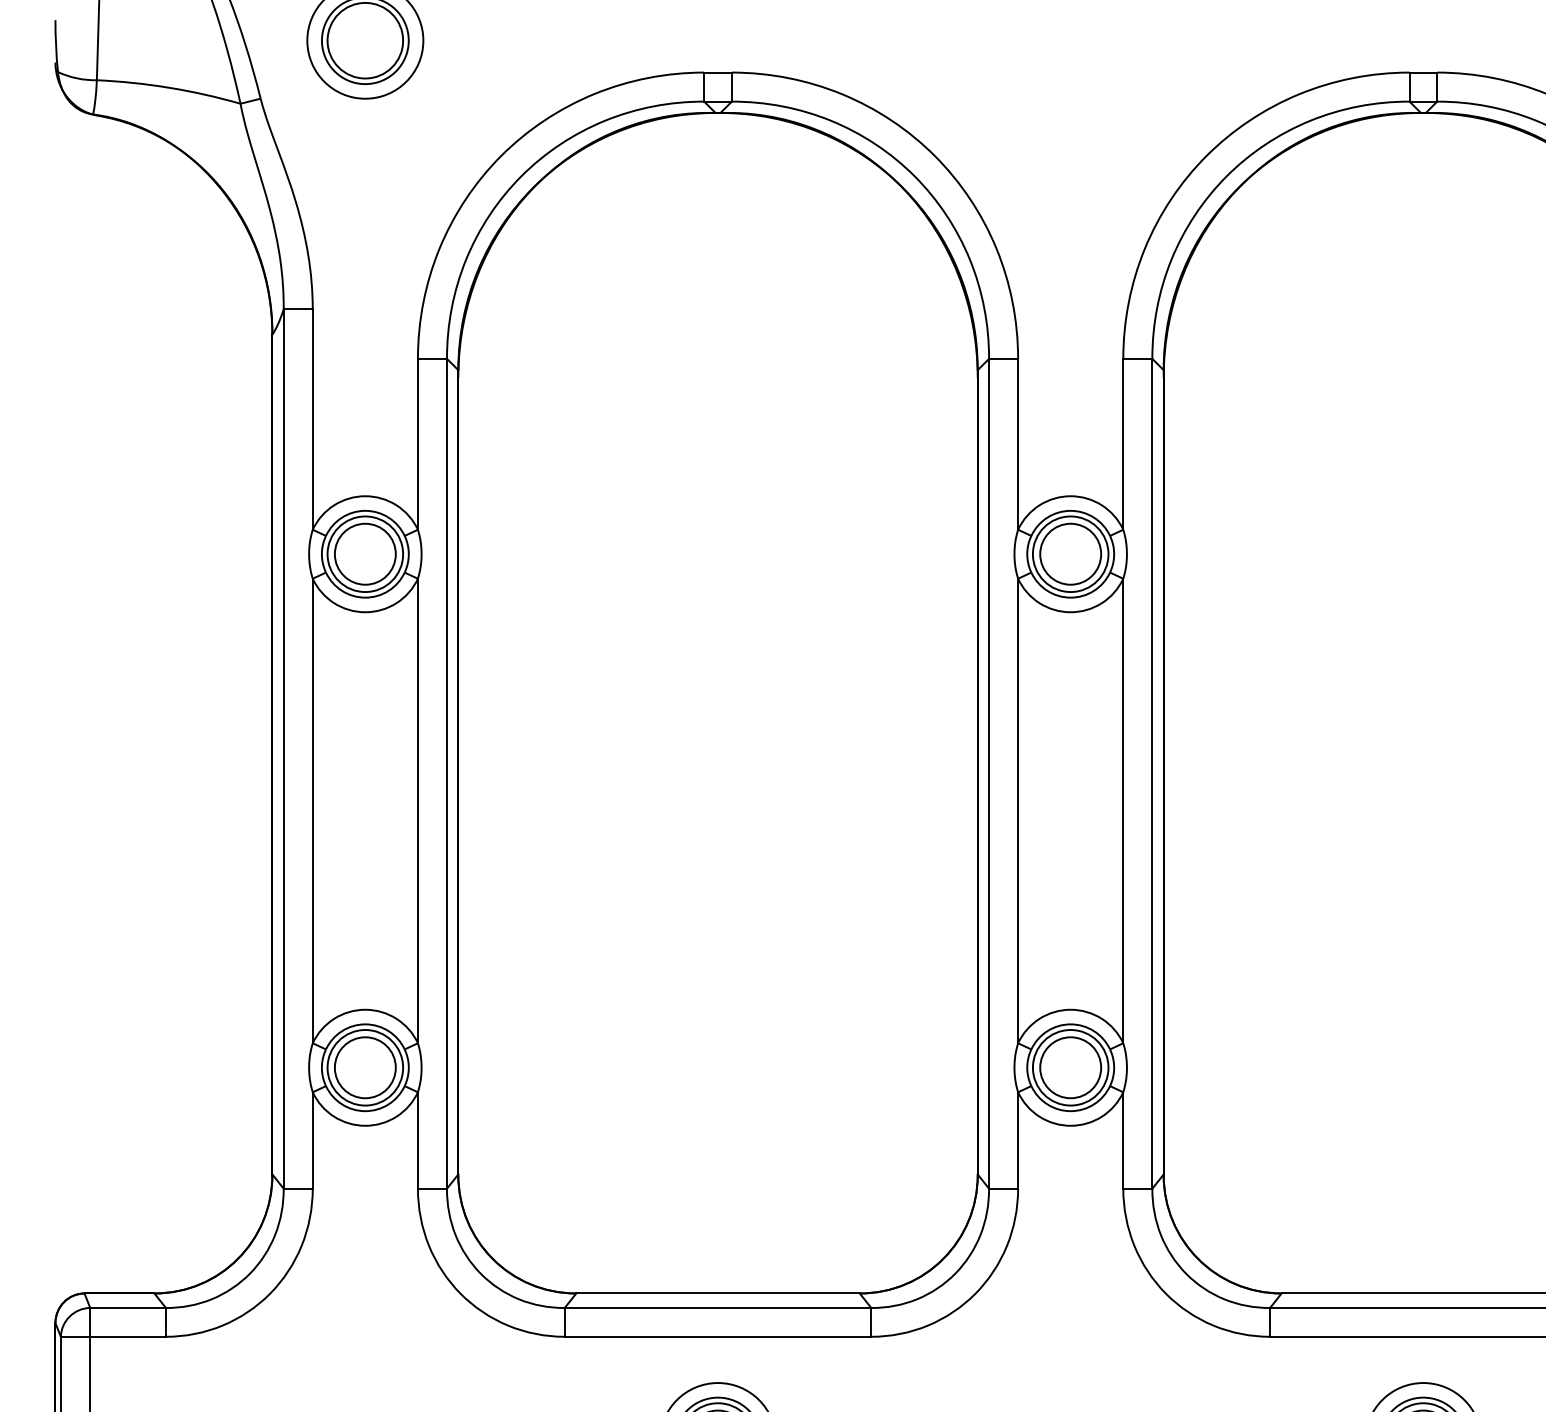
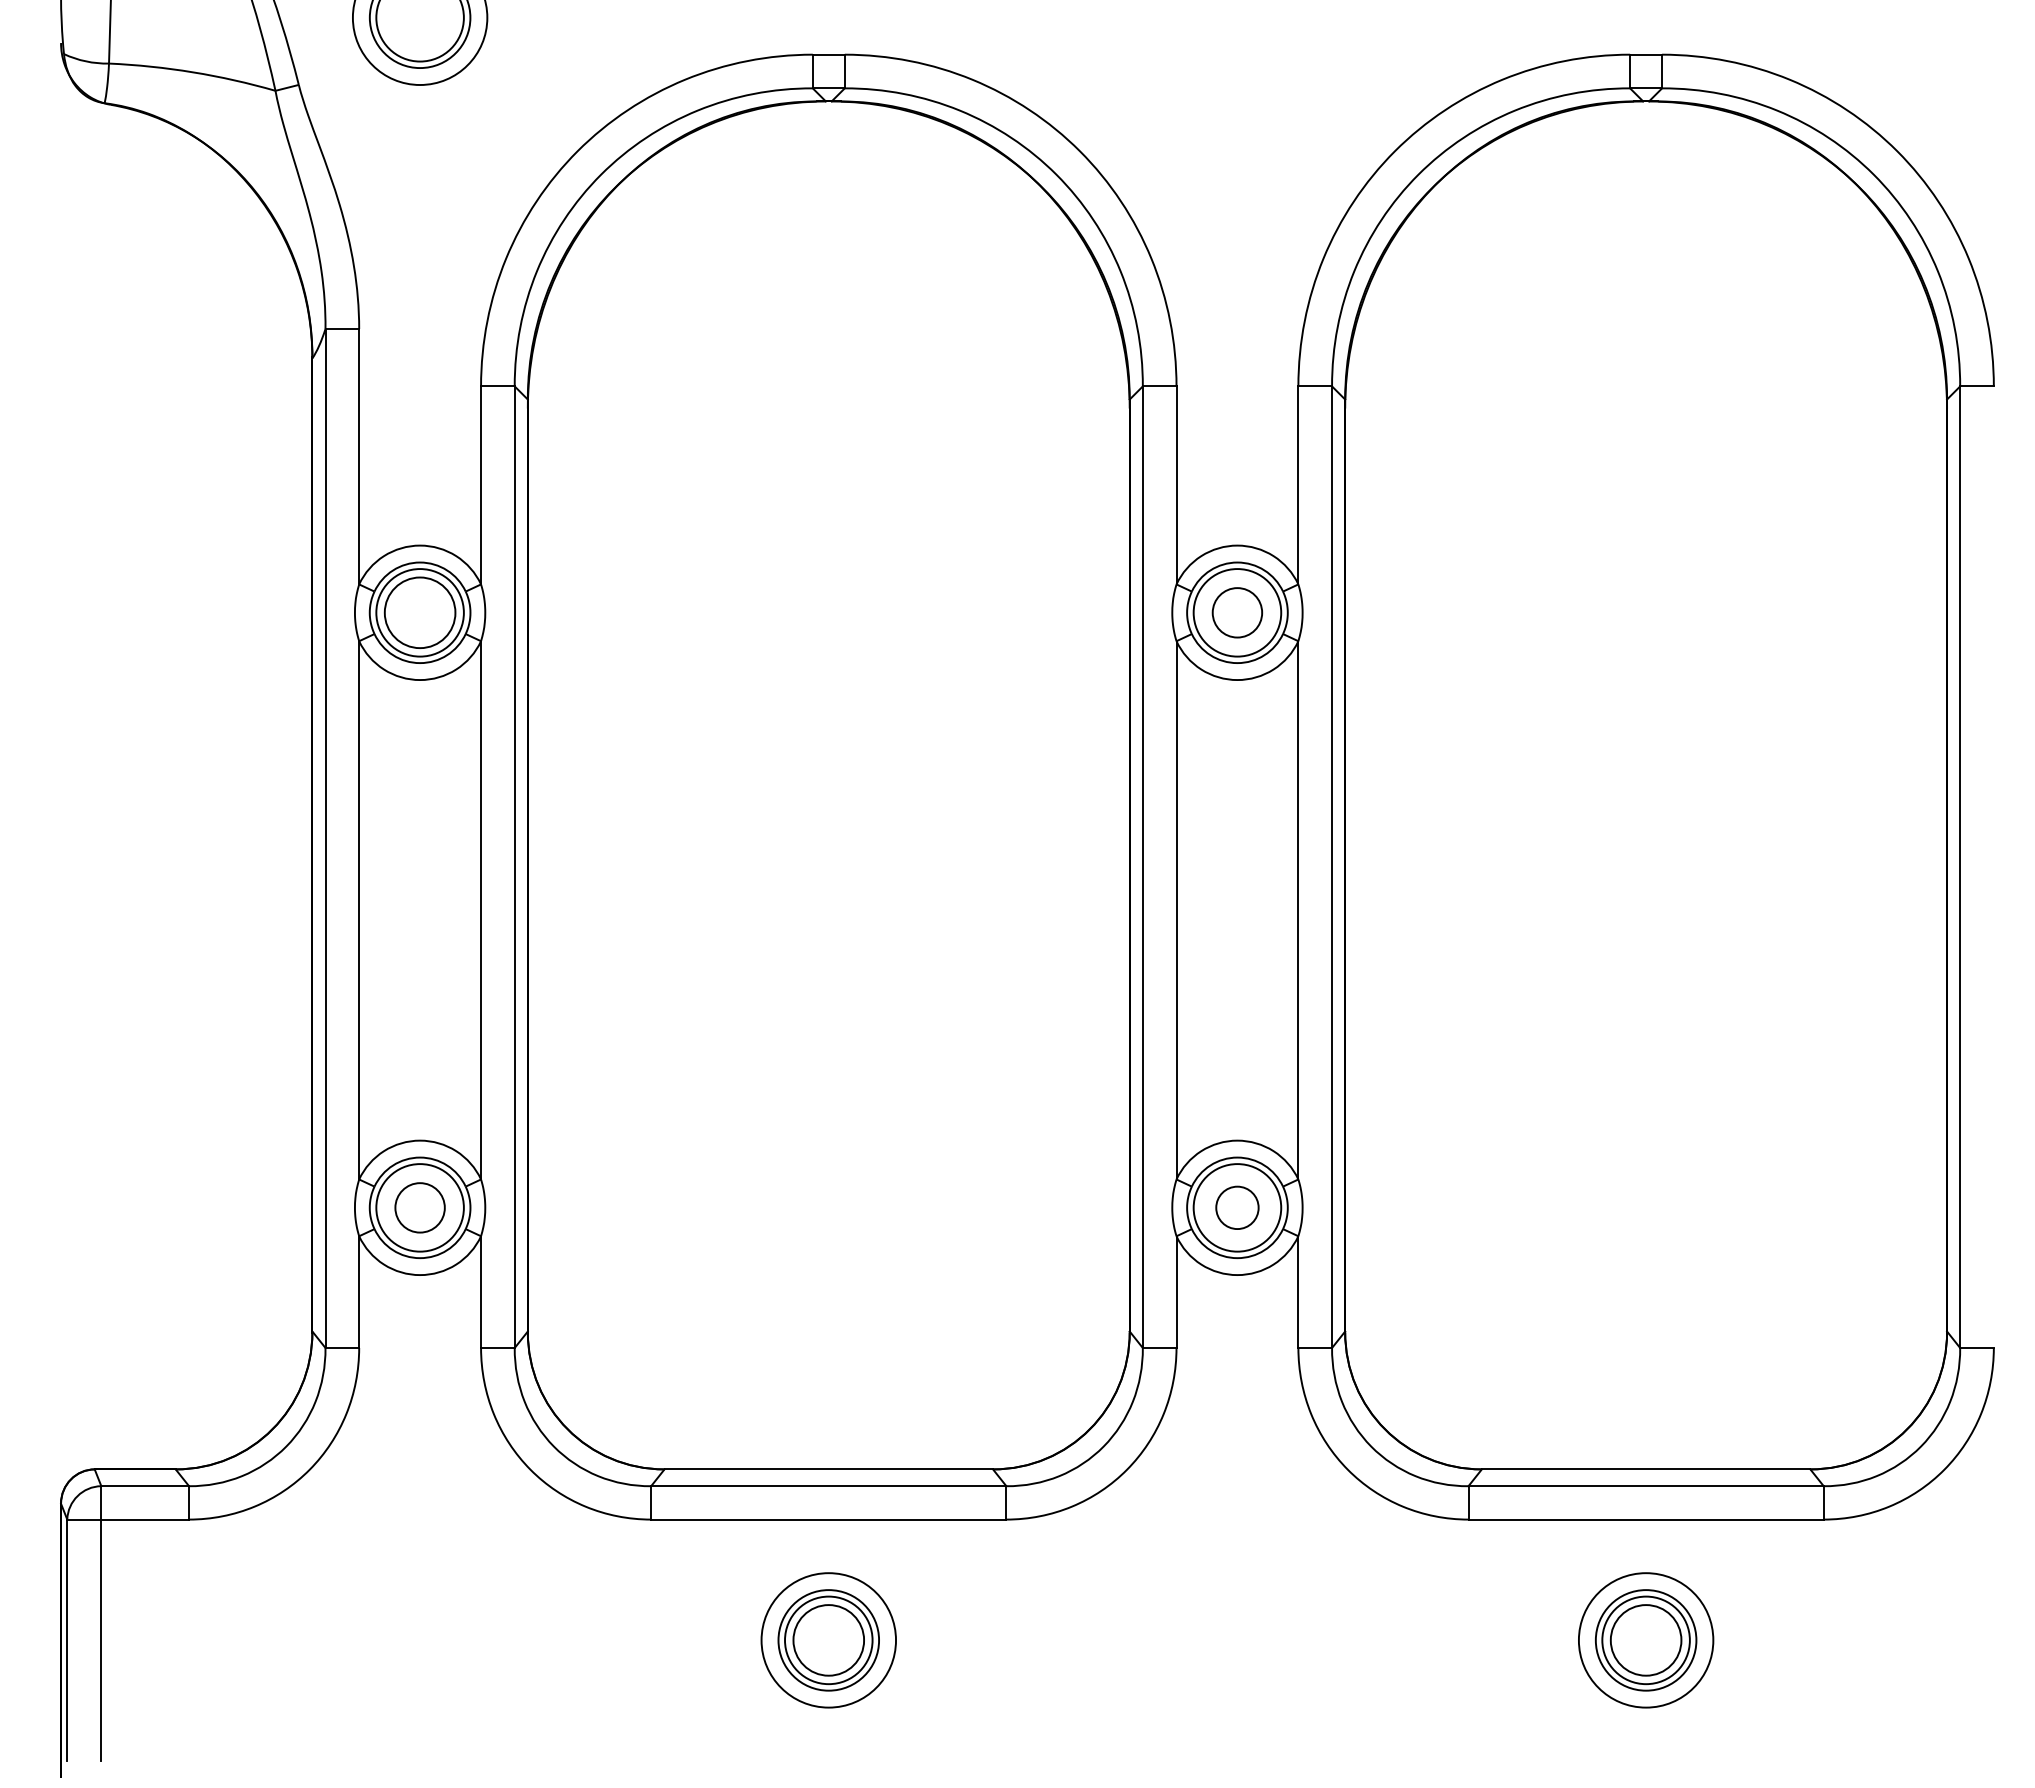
circle: (1070, 553) -> (1237, 612), size x0.7
circle: (364, 1067) -> (419, 1207), size x0.7
circle: (1070, 1067) -> (1237, 1207), size x0.6

